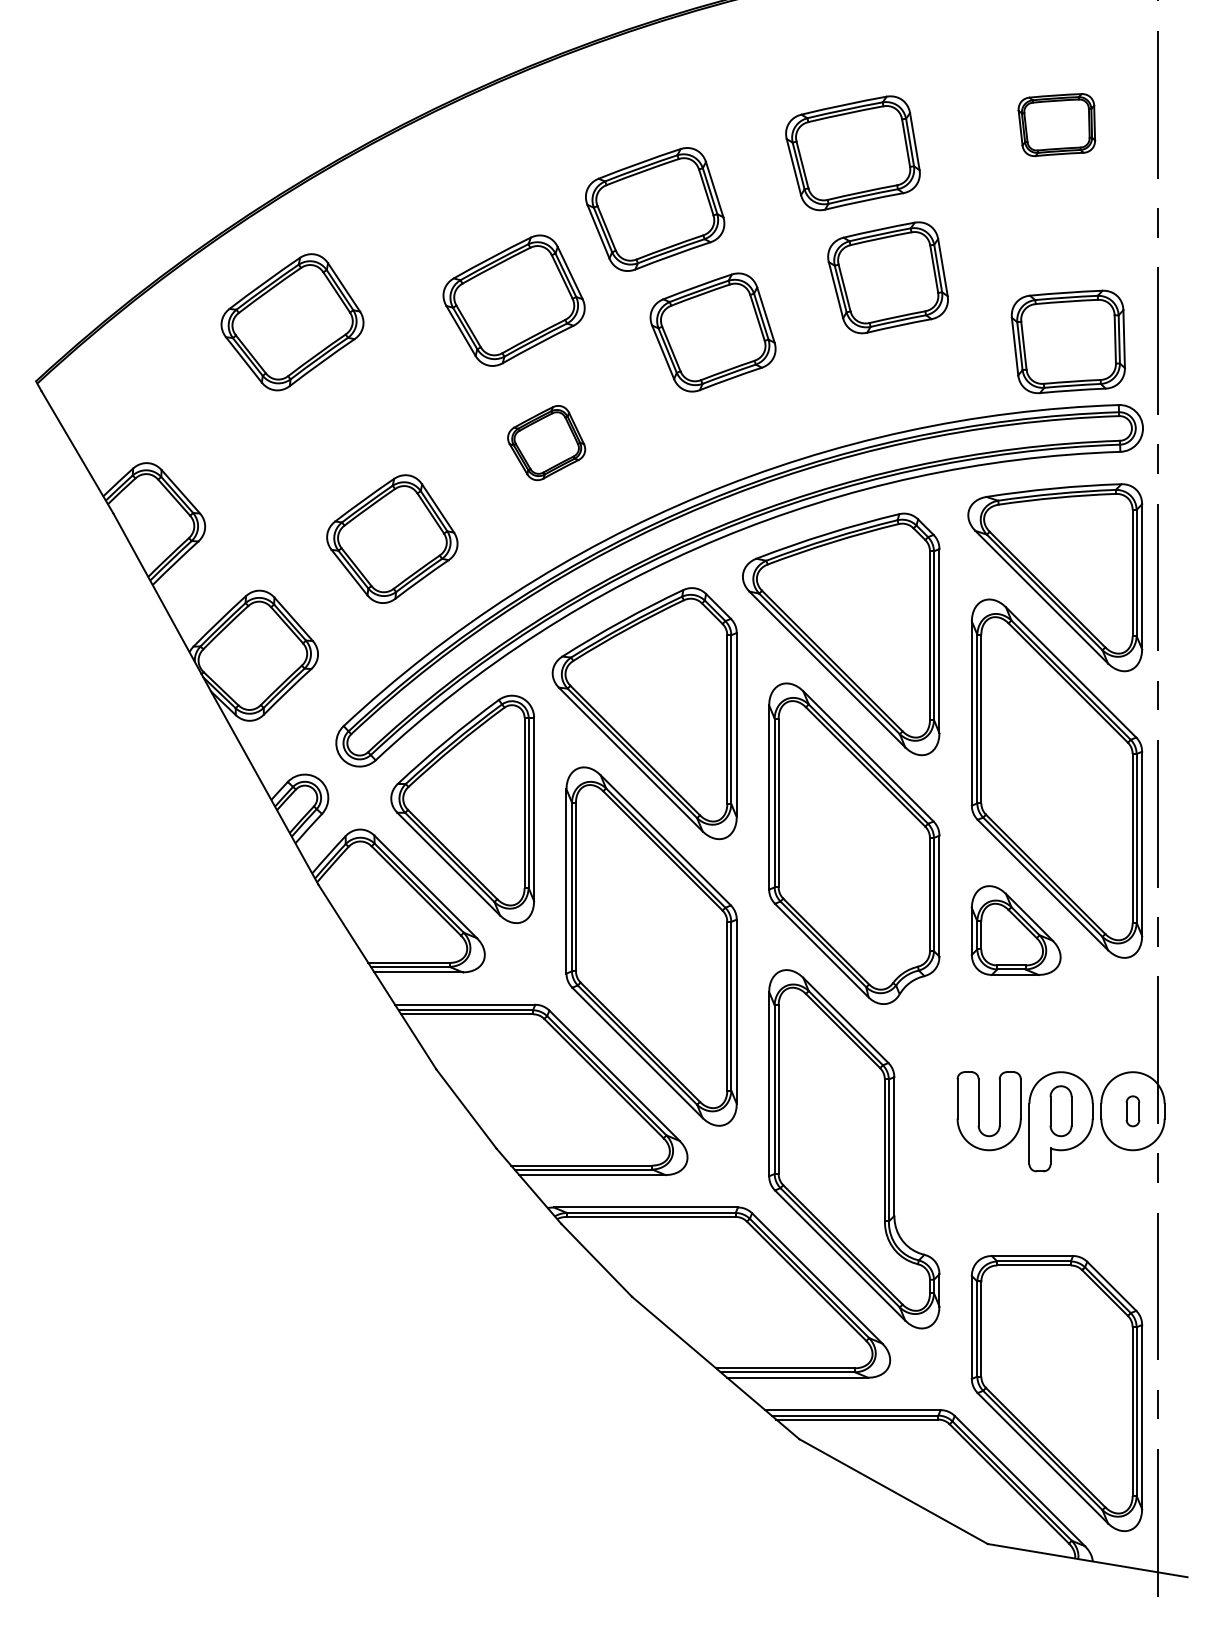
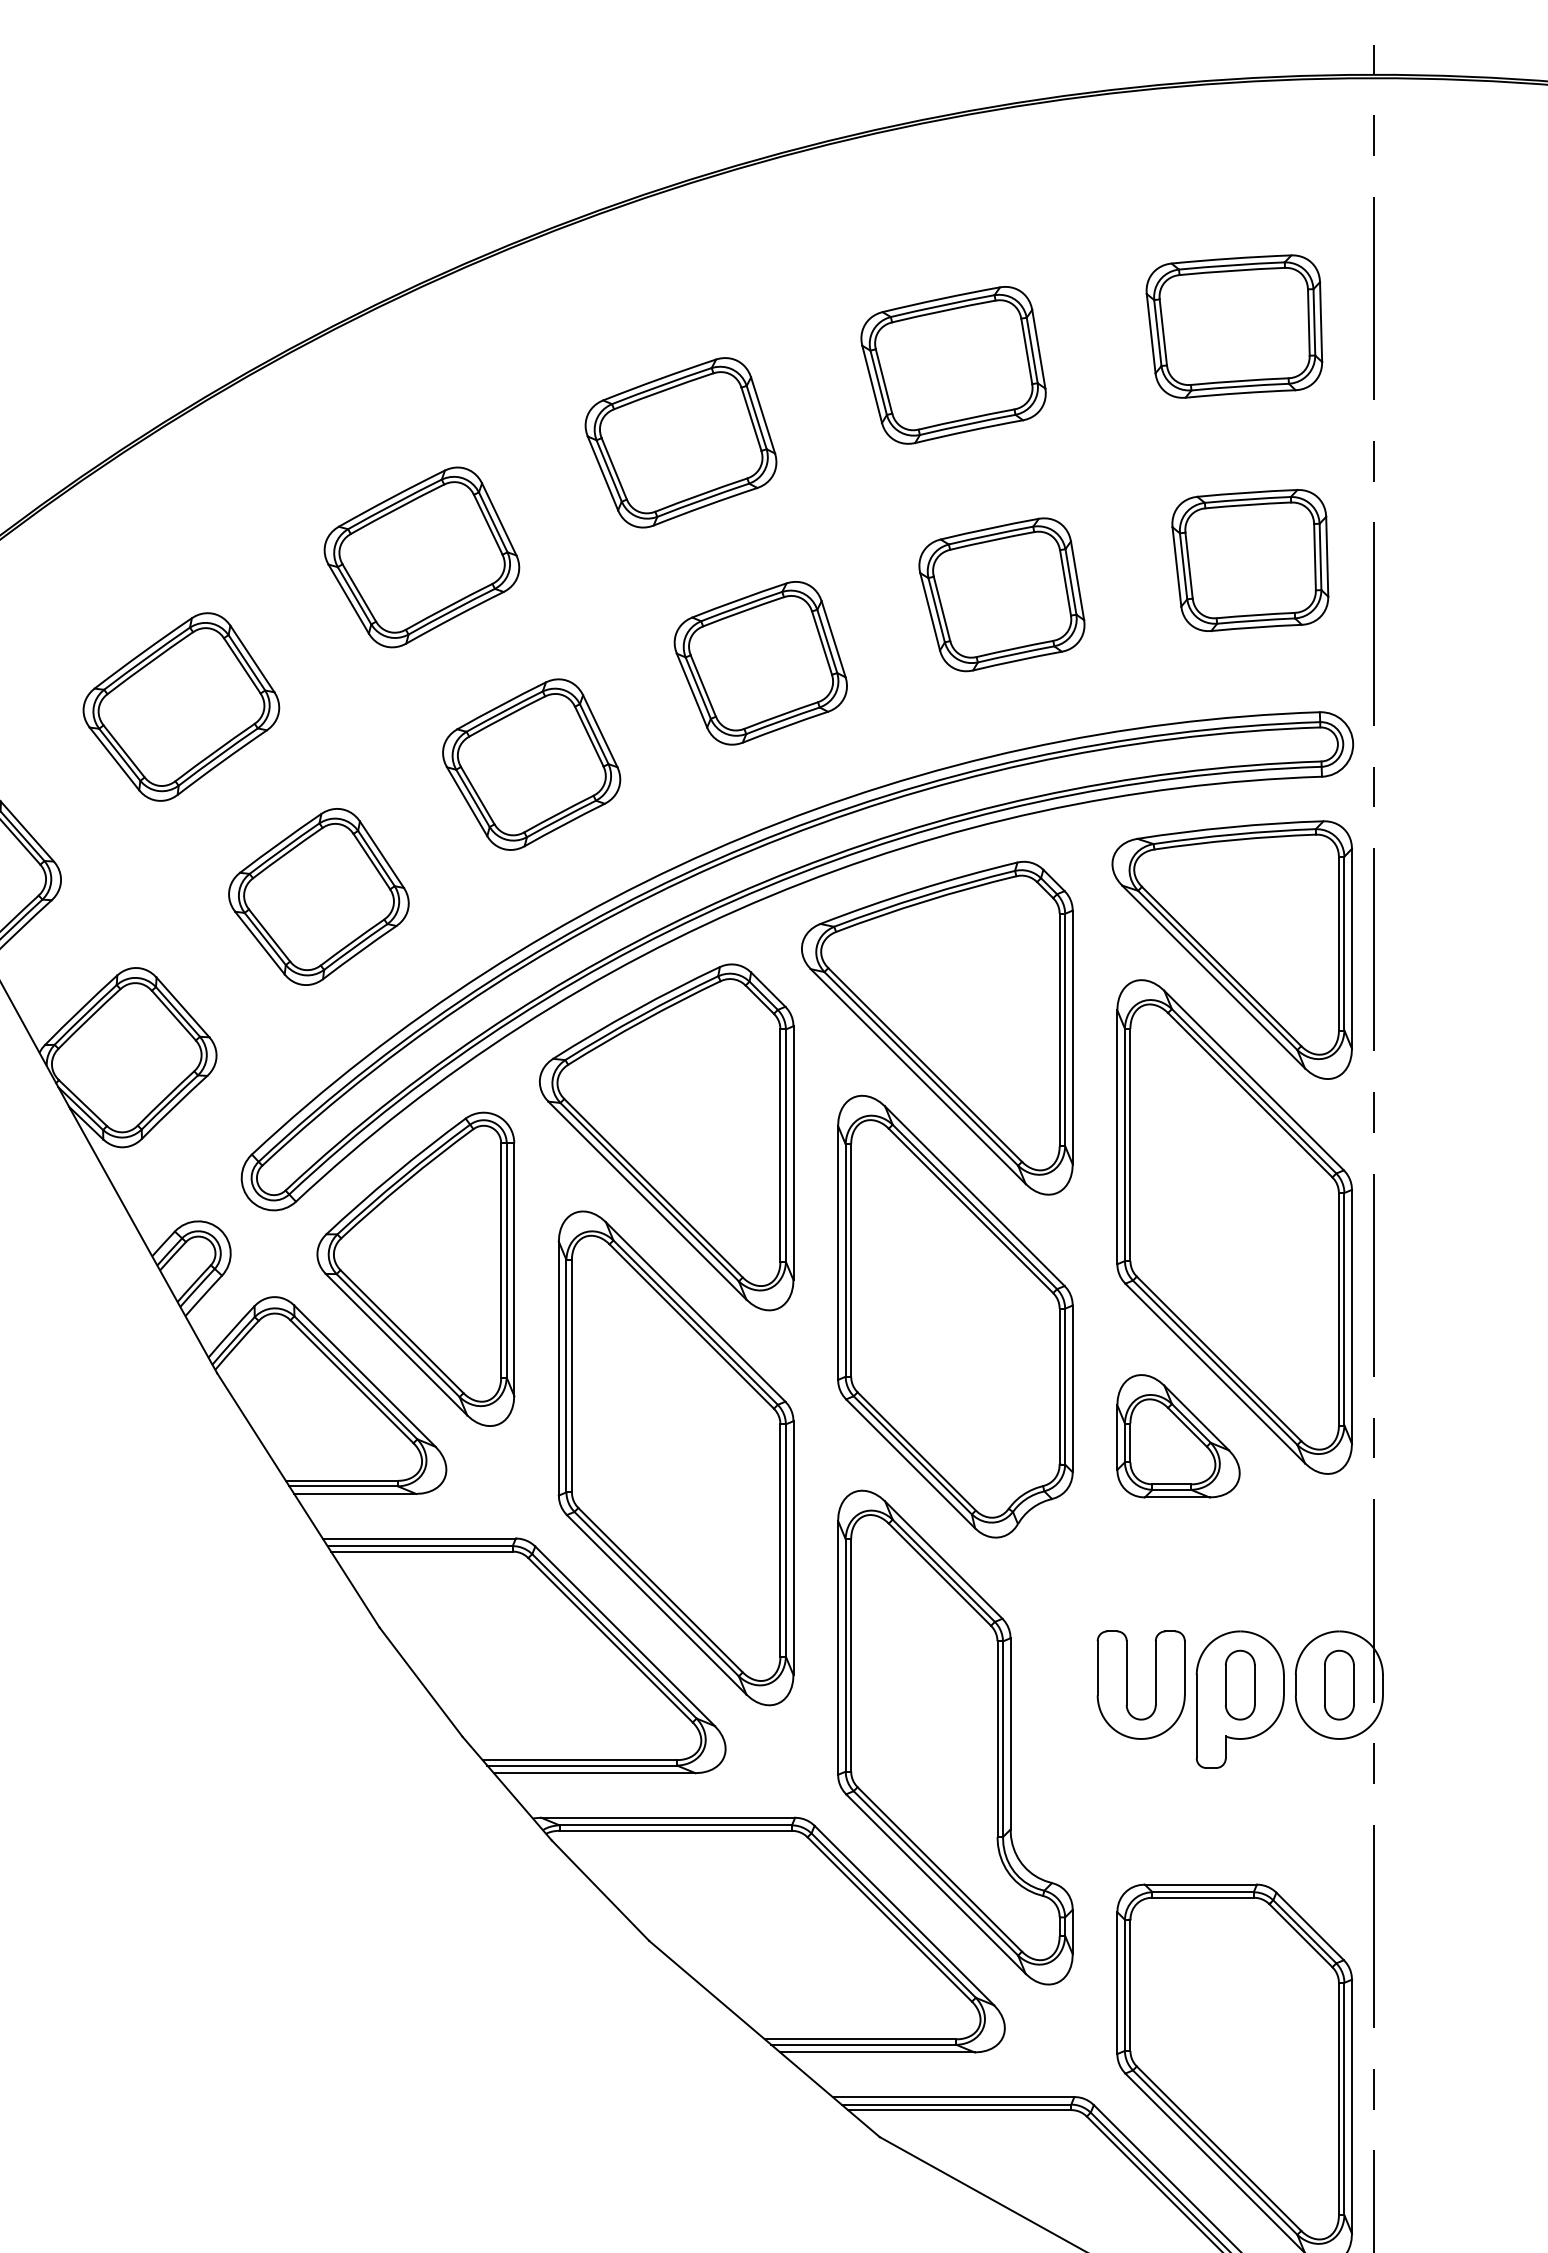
part: (1056, 124) -> (1233, 325), size x1.67
part: (887, 277) -> (1001, 594), moved
part: (513, 300) -> (421, 557), moved
part: (292, 322) -> (181, 707), moved
part: (712, 332) -> (760, 663), moved
part: (1067, 341) -> (1249, 559), moved
part: (546, 442) -> (531, 763), size x1.67
part: (1132, 1111) -> (1338, 1685), size x1.67

